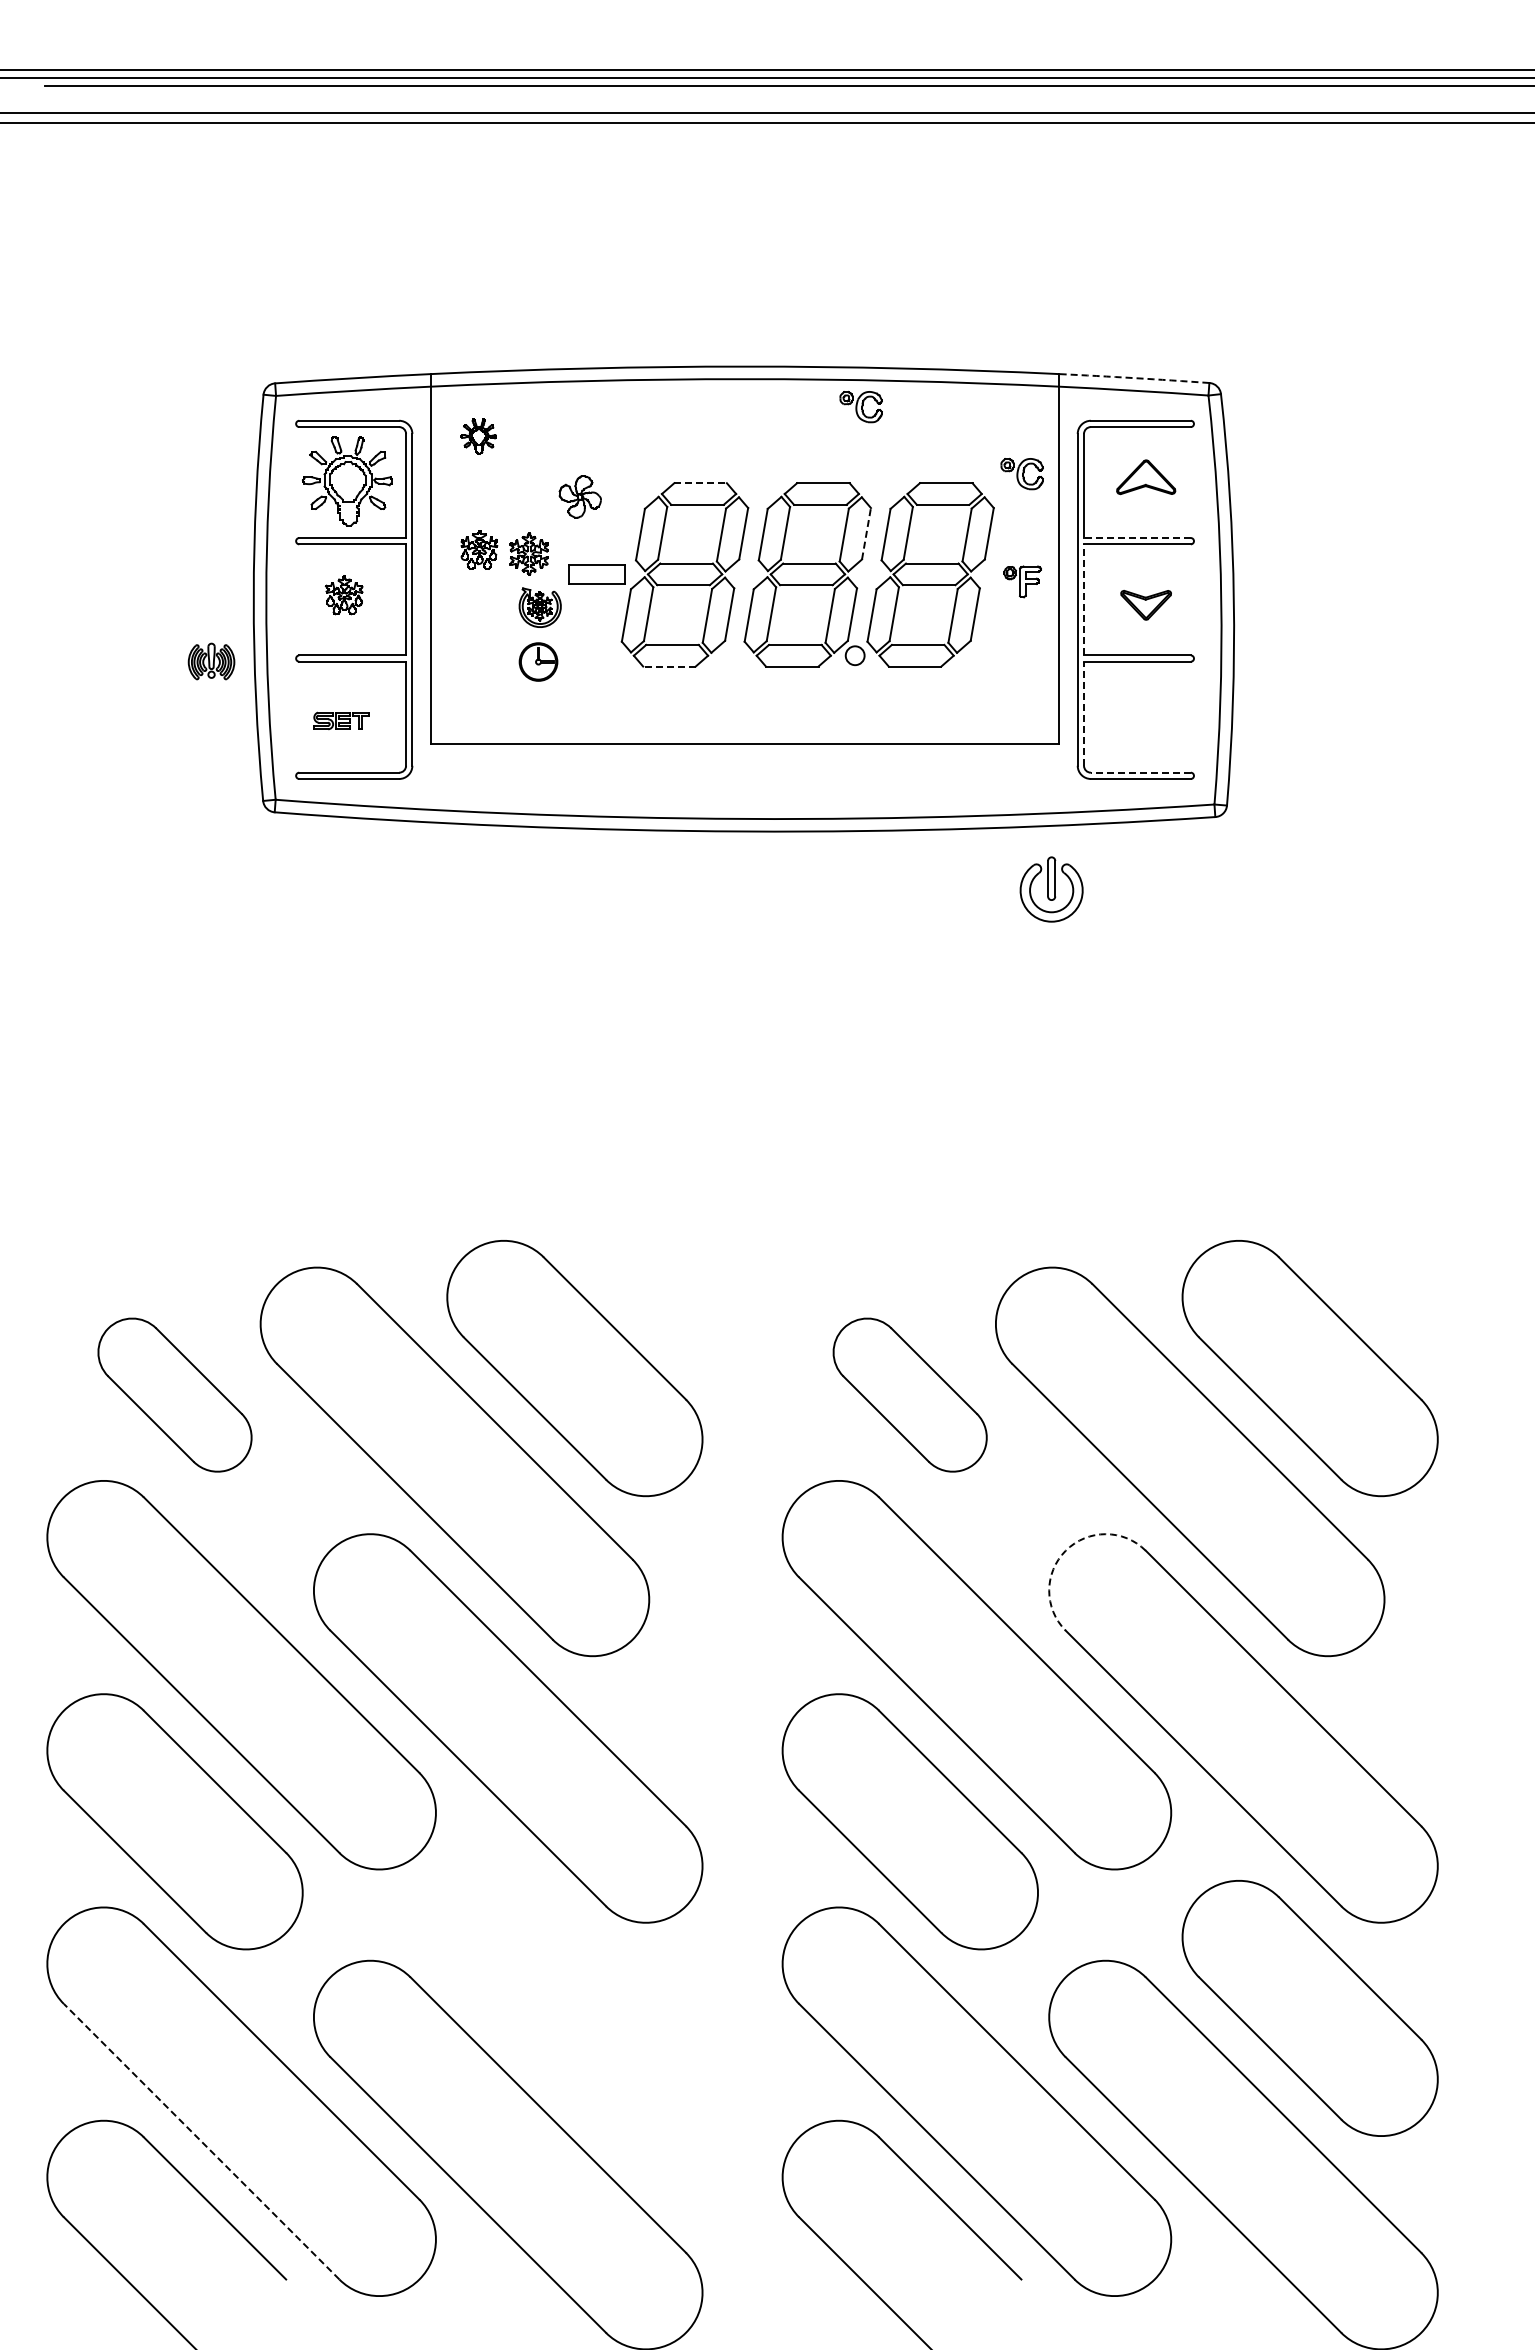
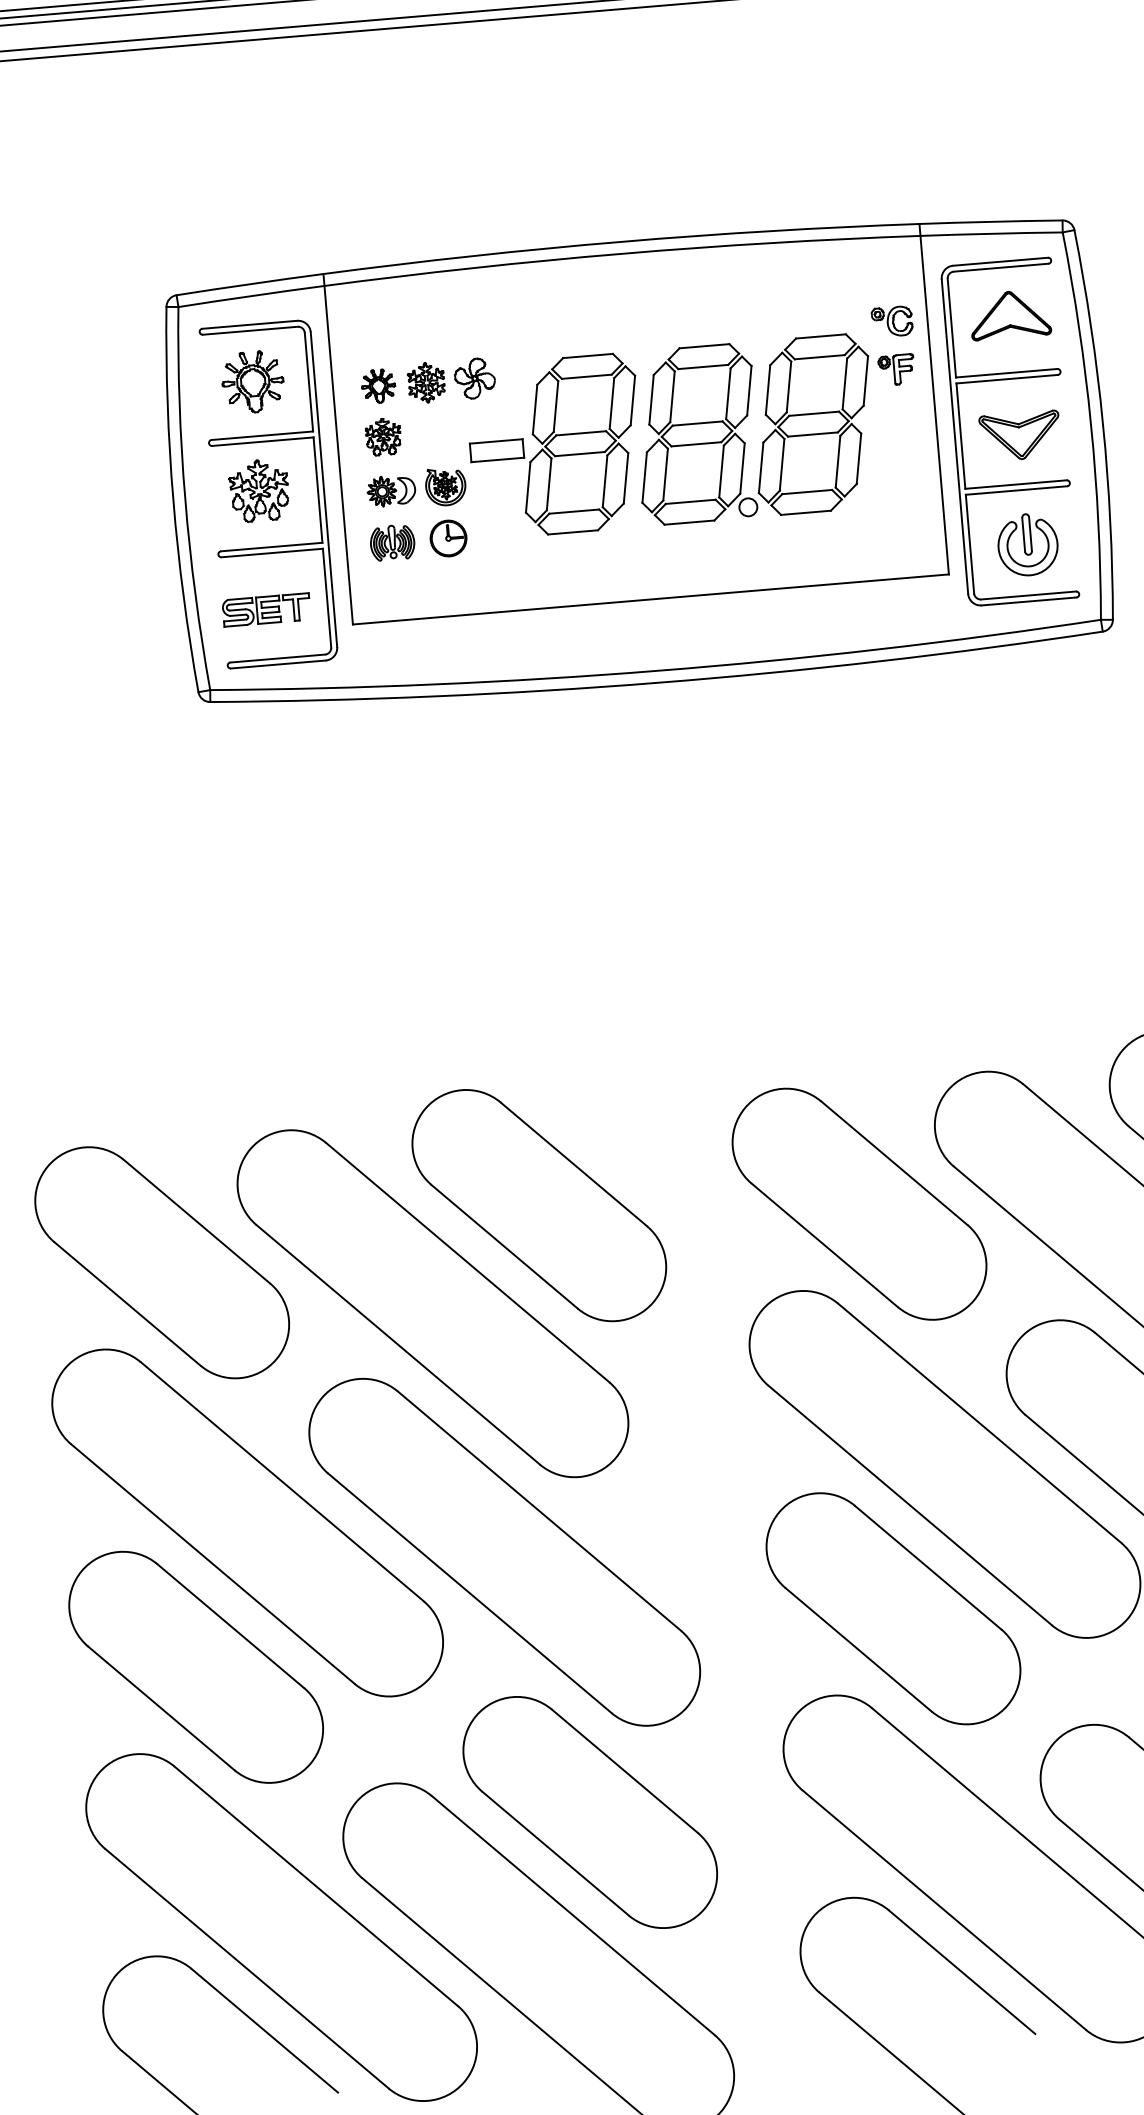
arc: (1134, 378) -> (991, 222), dashed -> solid
part: (860, 407) -> (733, 271), removed
part: (478, 436) -> (378, 386), moved
part: (1145, 477) -> (1009, 315), size x1.43
part: (346, 481) -> (252, 382), size x0.71
line: (701, 483) -> (588, 356), dashed -> solid
line: (866, 533) -> (749, 390), dashed -> solid
line: (1136, 538) -> (1005, 373), dashed -> solid
part: (528, 553) -> (425, 382), moved
part: (1022, 581) -> (896, 369), moved
part: (343, 594) -> (258, 490), size x1.67
line: (1084, 599) -> (961, 435), dashed -> solid
part: (1145, 605) -> (1019, 436), size x1.67
part: (482, 606) -> (390, 490), added
part: (211, 661) -> (392, 542), moved
line: (668, 666) -> (572, 532), dashed -> solid
line: (1084, 713) -> (970, 543), dashed -> solid
part: (341, 720) -> (266, 609), size x1.67
line: (1140, 772) -> (1028, 595), dashed -> solid
part: (1051, 889) -> (1027, 544), moved
part: (174, 1394) -> (161, 1262), size x1.67
part: (909, 1394) -> (858, 1203), size x1.67
arc: (1065, 1550) -> (1019, 1339), dashed -> solid
part: (574, 2008) -> (589, 1812), added
line: (201, 2141) -> (246, 1968), dashed -> solid

